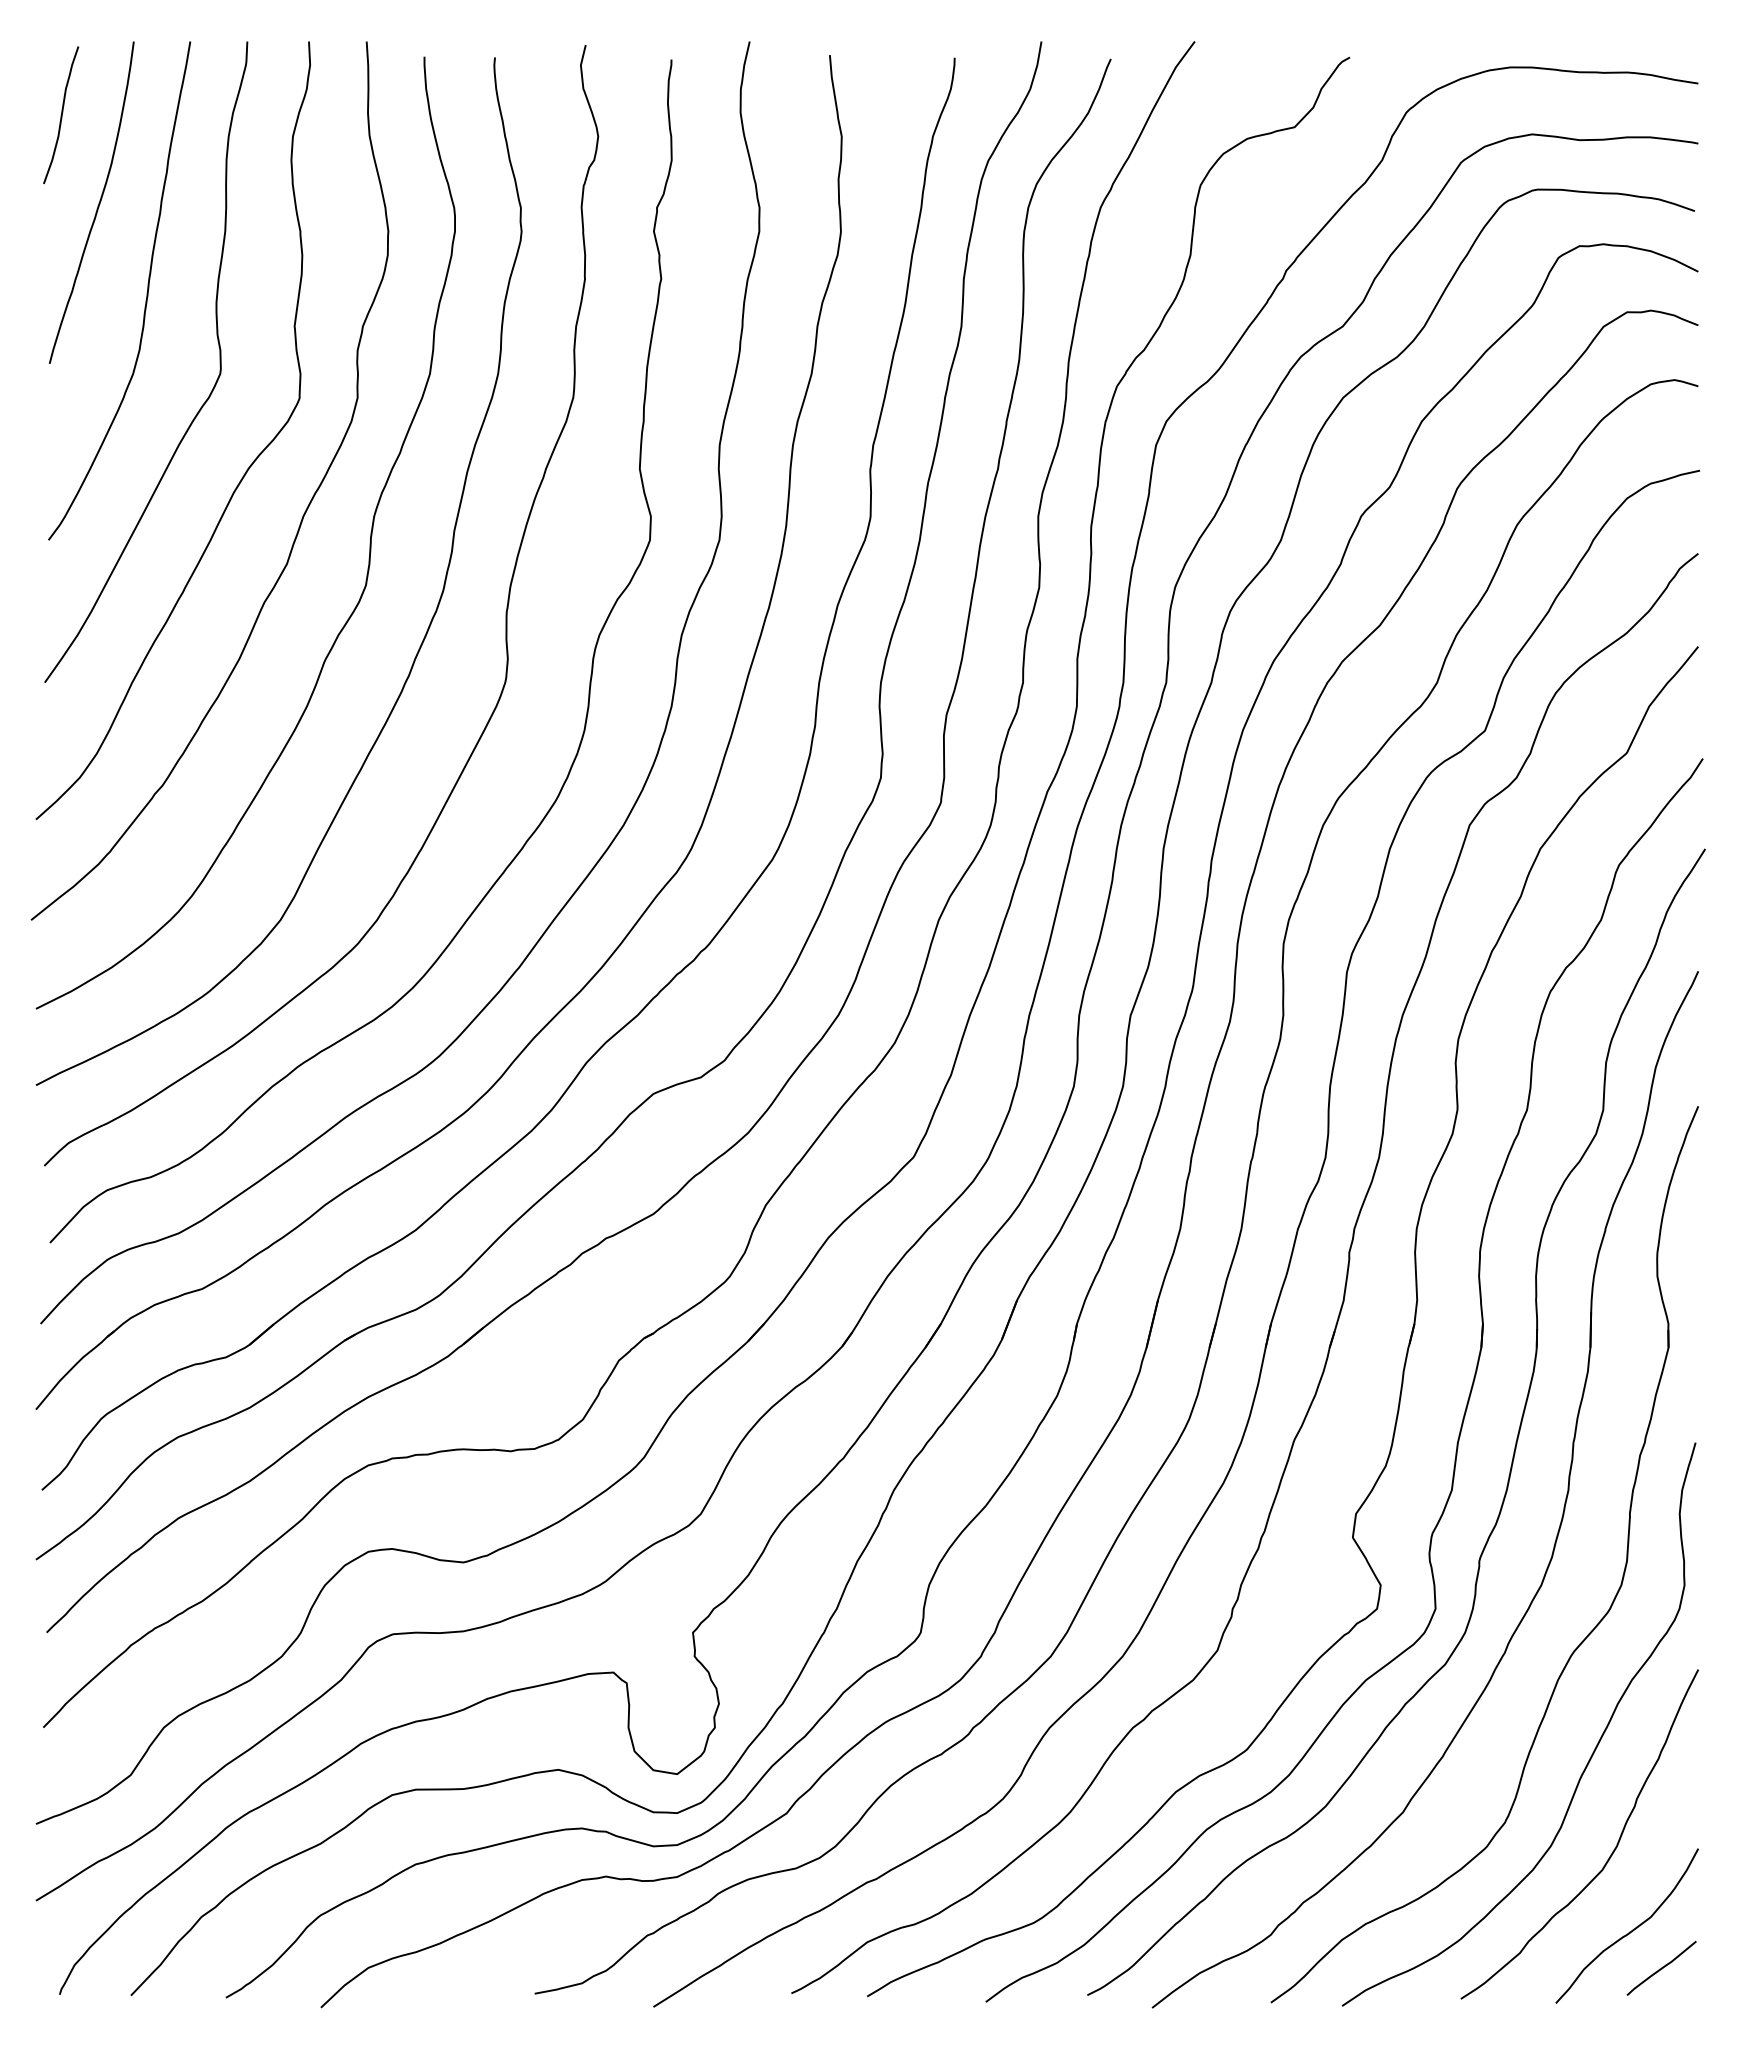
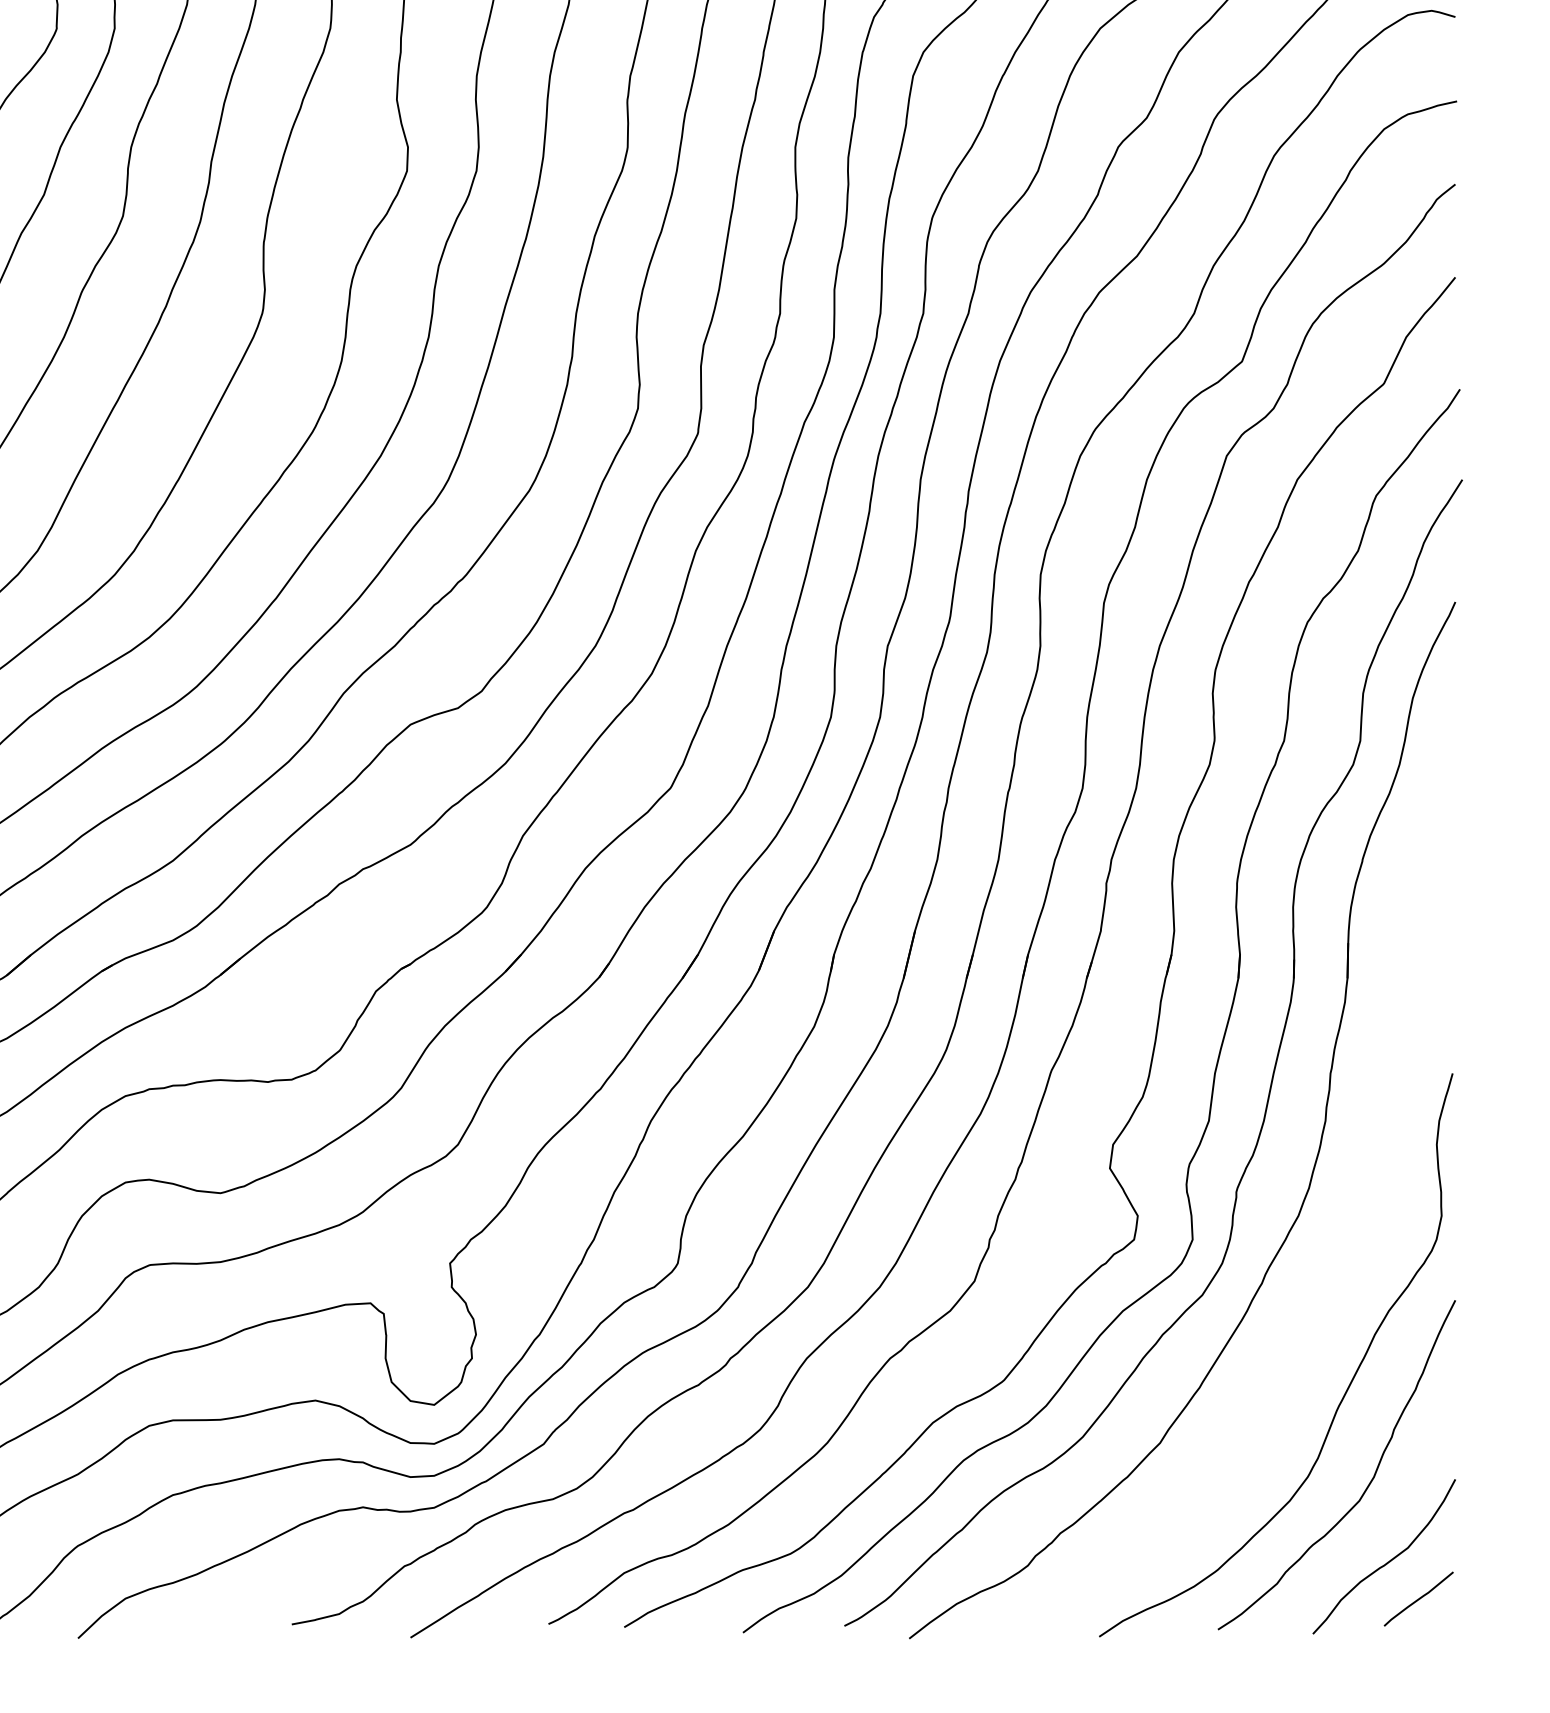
part: (1579, 1643) -> (1336, 1274), removed

